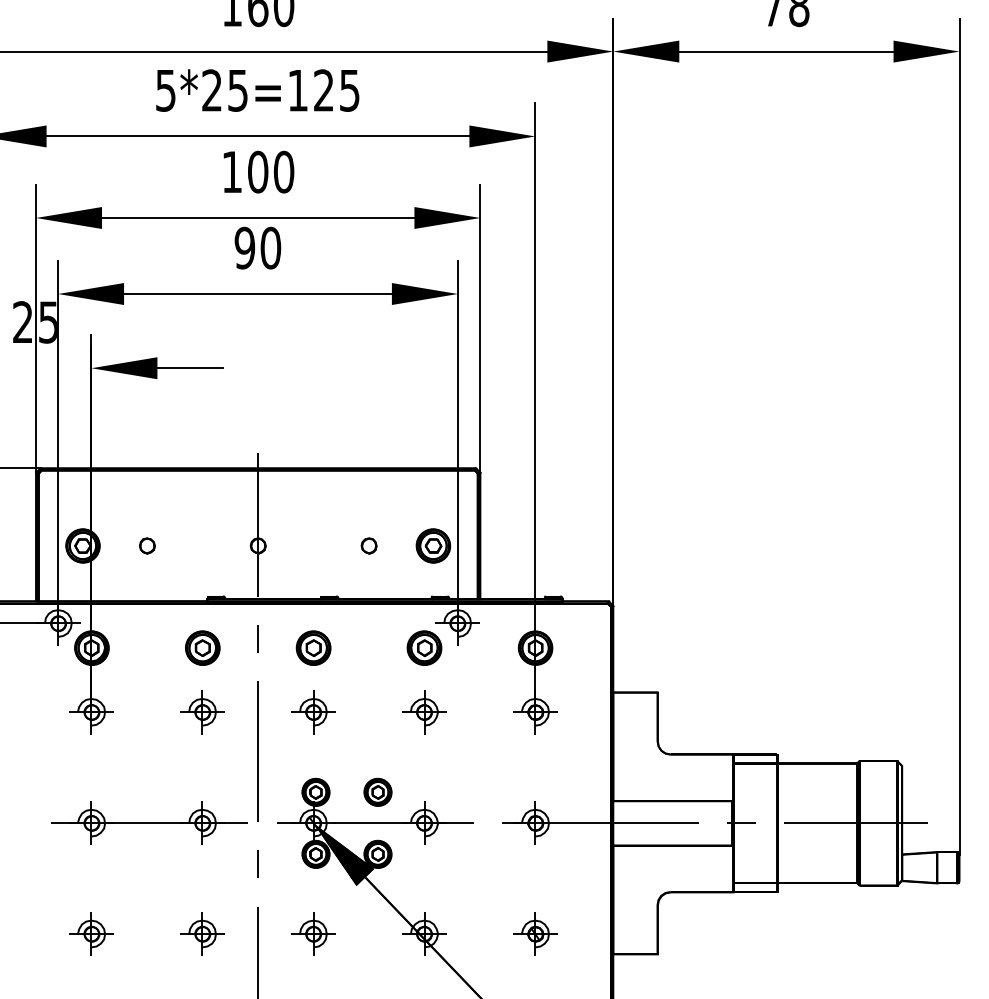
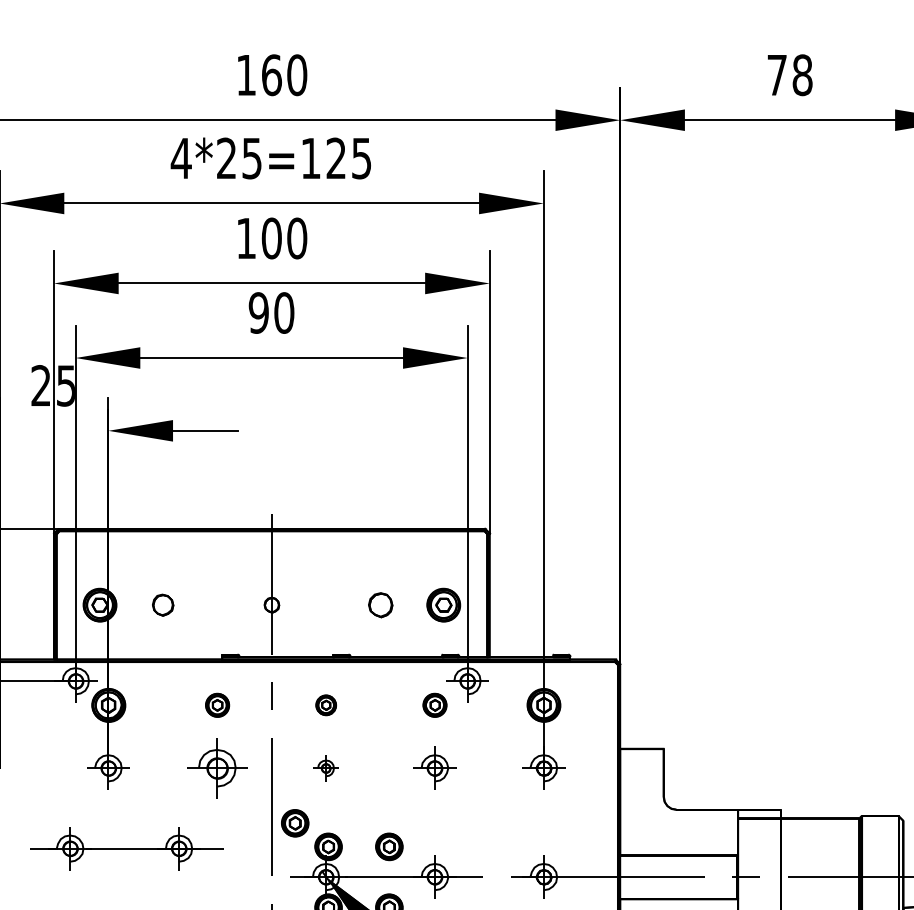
text: (165, 90) -> (180, 158), 5*25=125 -> 4*25=125
part: (147, 545) -> (163, 604), size x1.4
part: (368, 545) -> (380, 604), size x1.6
part: (202, 647) -> (217, 704), size x0.7
part: (313, 647) -> (326, 704), size x0.6
part: (424, 647) -> (434, 704), size x0.7
part: (202, 712) -> (217, 768), size x1.4
part: (313, 712) -> (326, 768), size x0.6
part: (281, 767) -> (294, 822), added
part: (149, 822) -> (126, 847), moved

